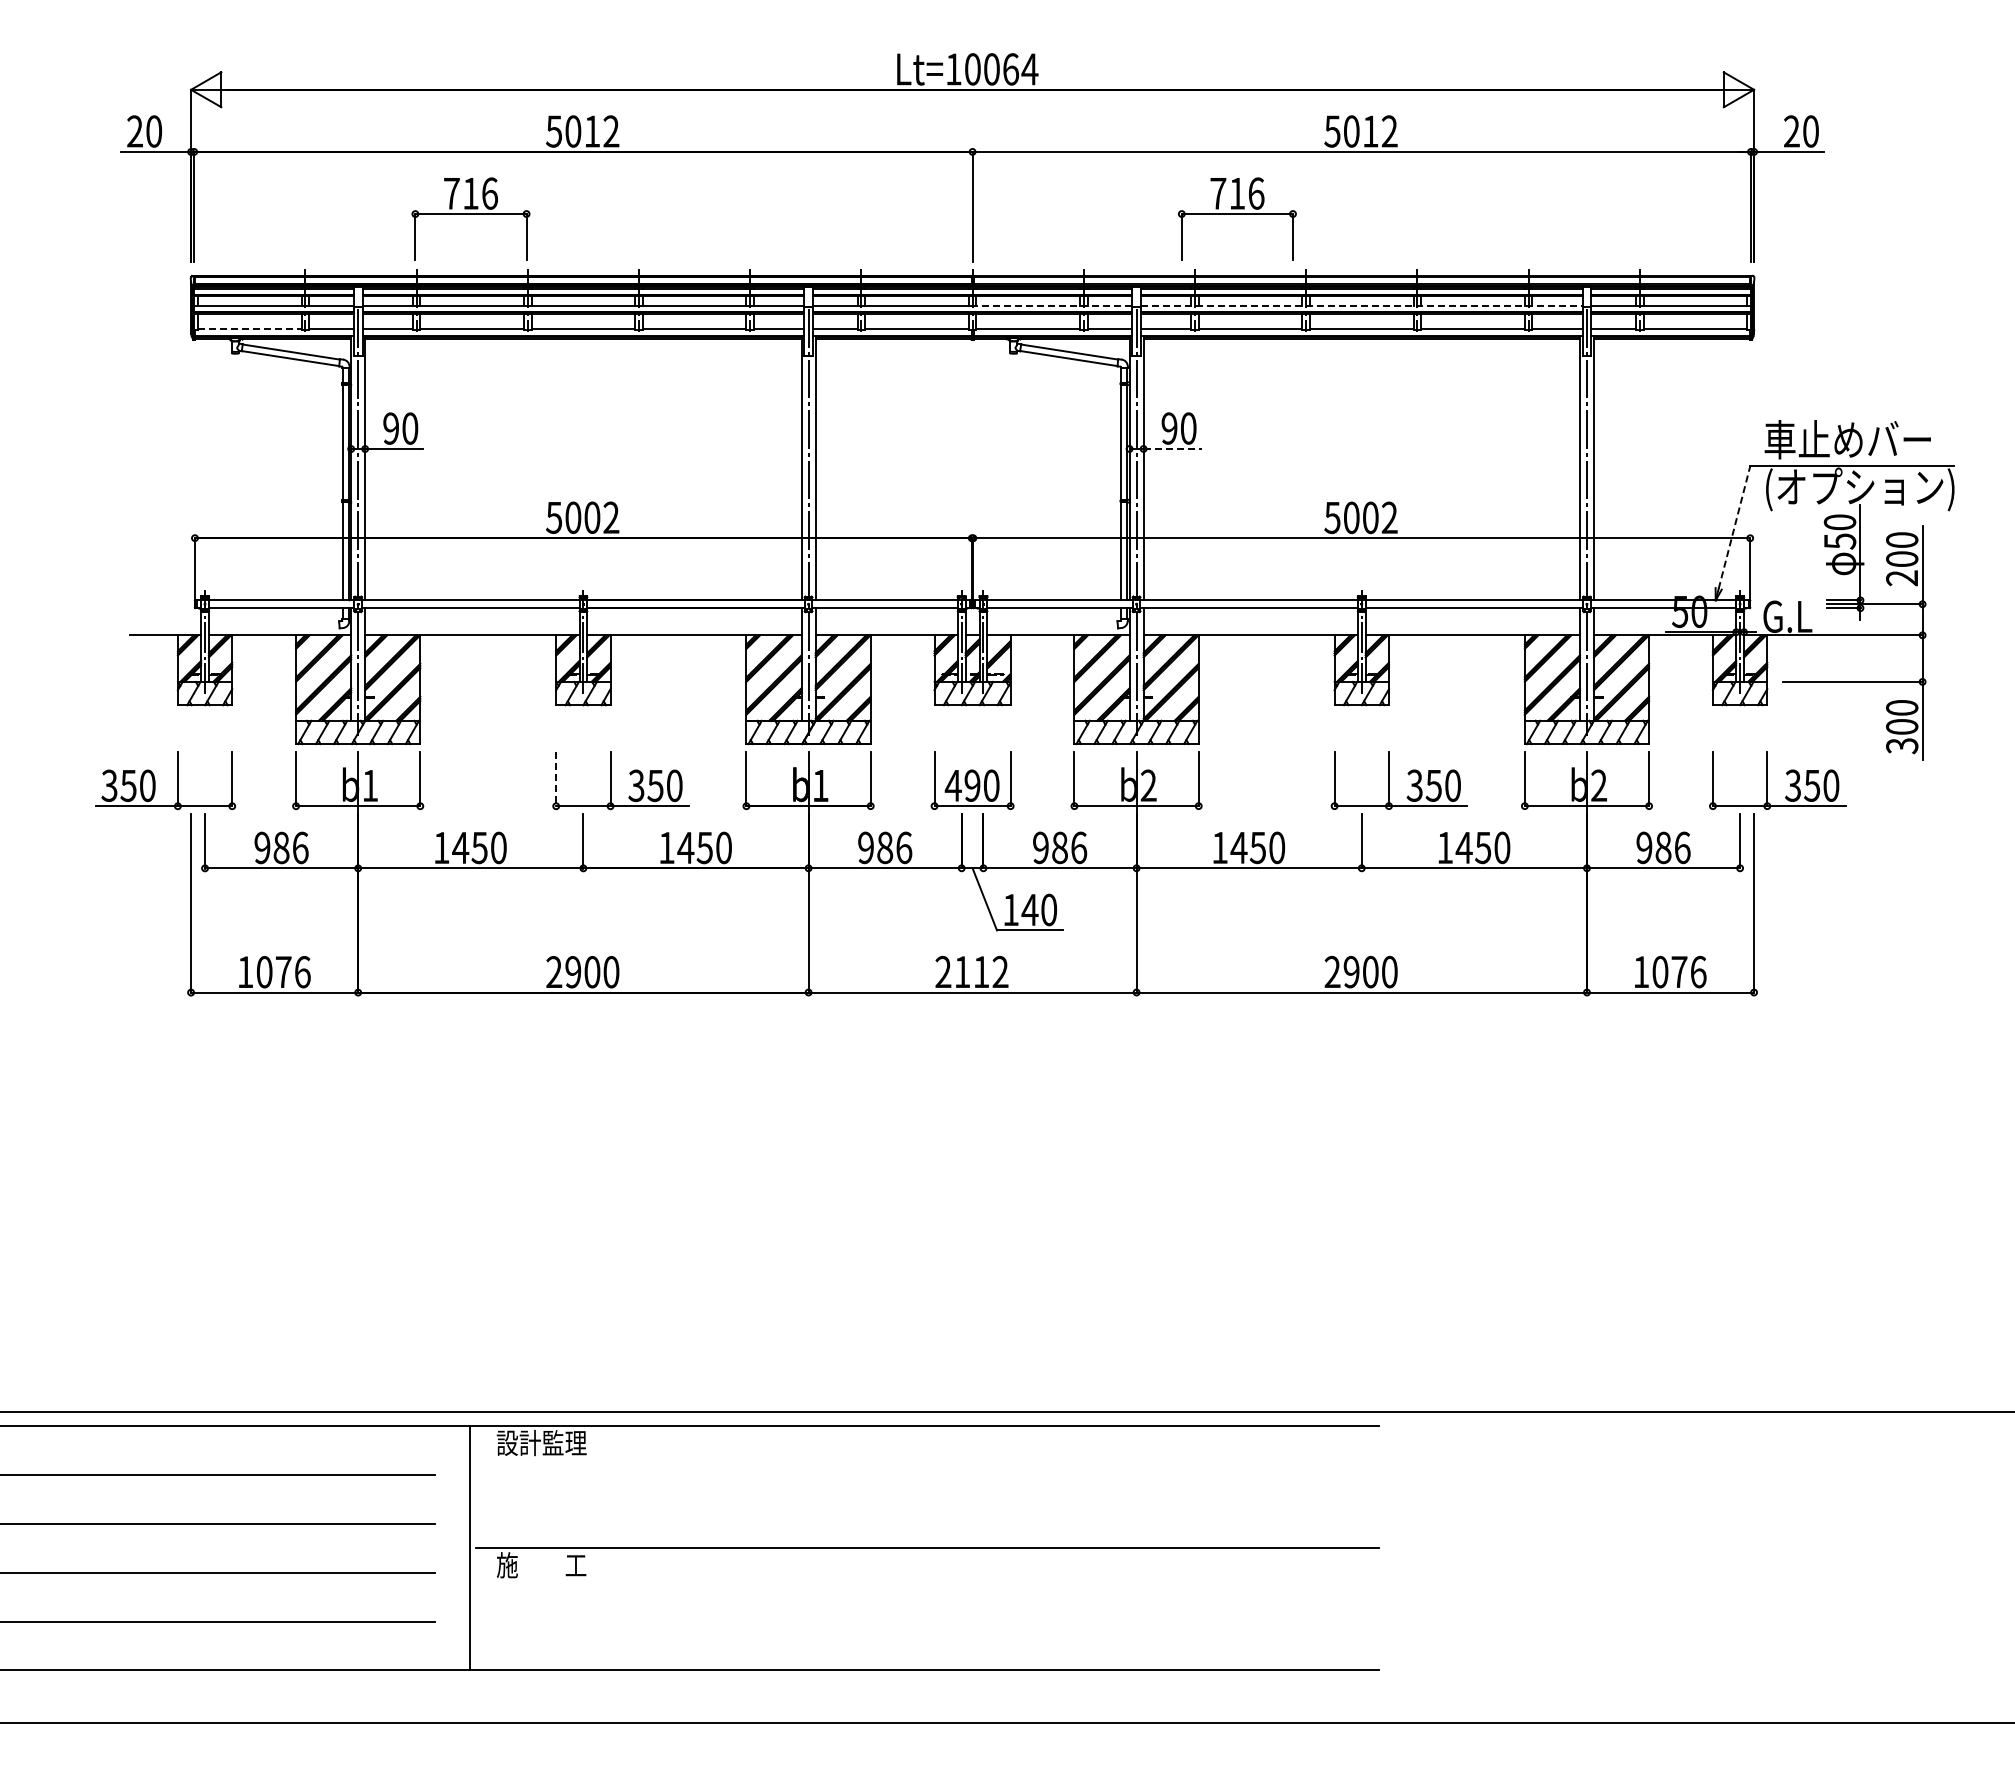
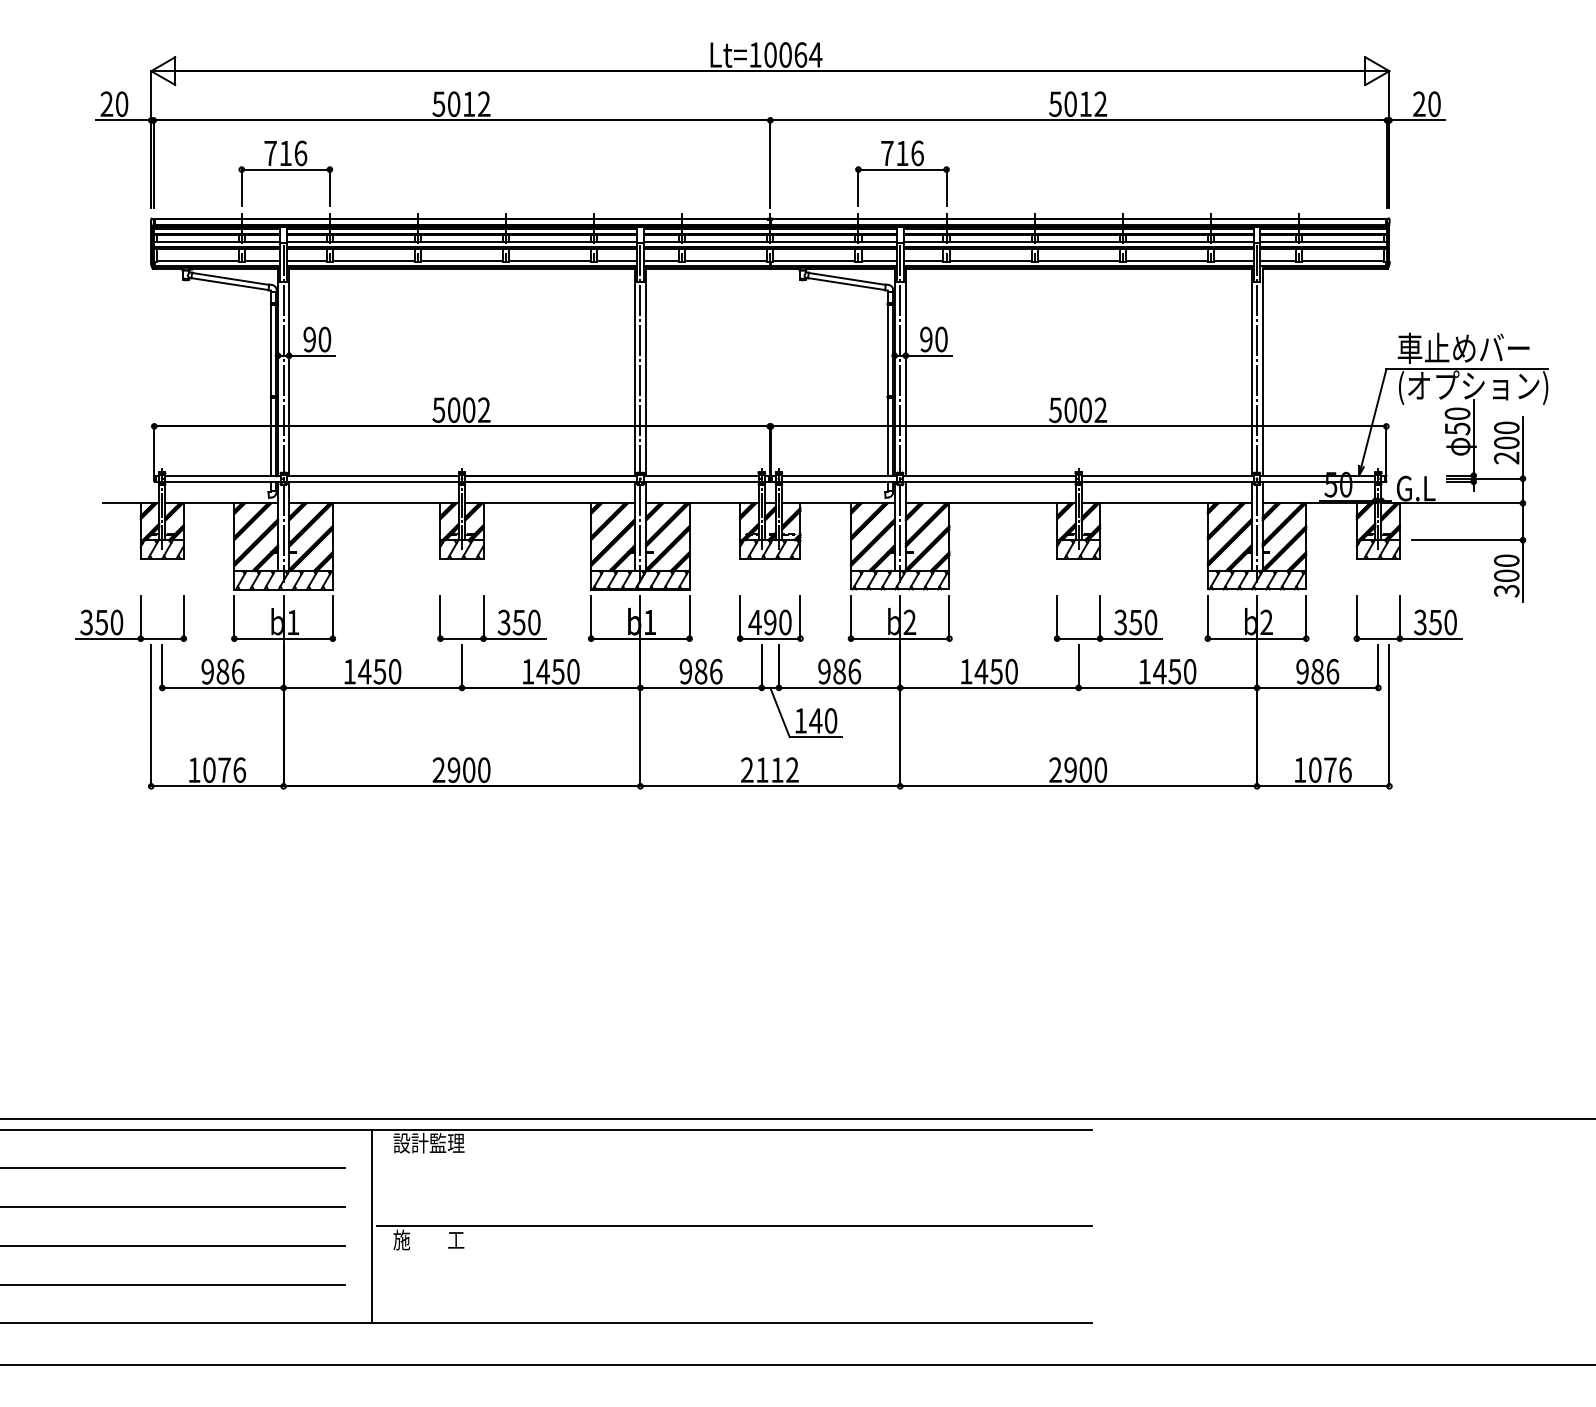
part: (470, 218) -> (285, 173), moved
part: (1237, 218) -> (902, 173), moved
line: (1052, 305) -> (833, 242), dashed -> solid
line: (1361, 305) -> (1078, 242), dashed -> solid
line: (249, 329) -> (197, 261), dashed -> solid
line: (1173, 448) -> (929, 355), dashed -> solid
line: (1734, 527) -> (1373, 417), dashed -> solid
line: (556, 779) -> (440, 617), dashed -> solid

